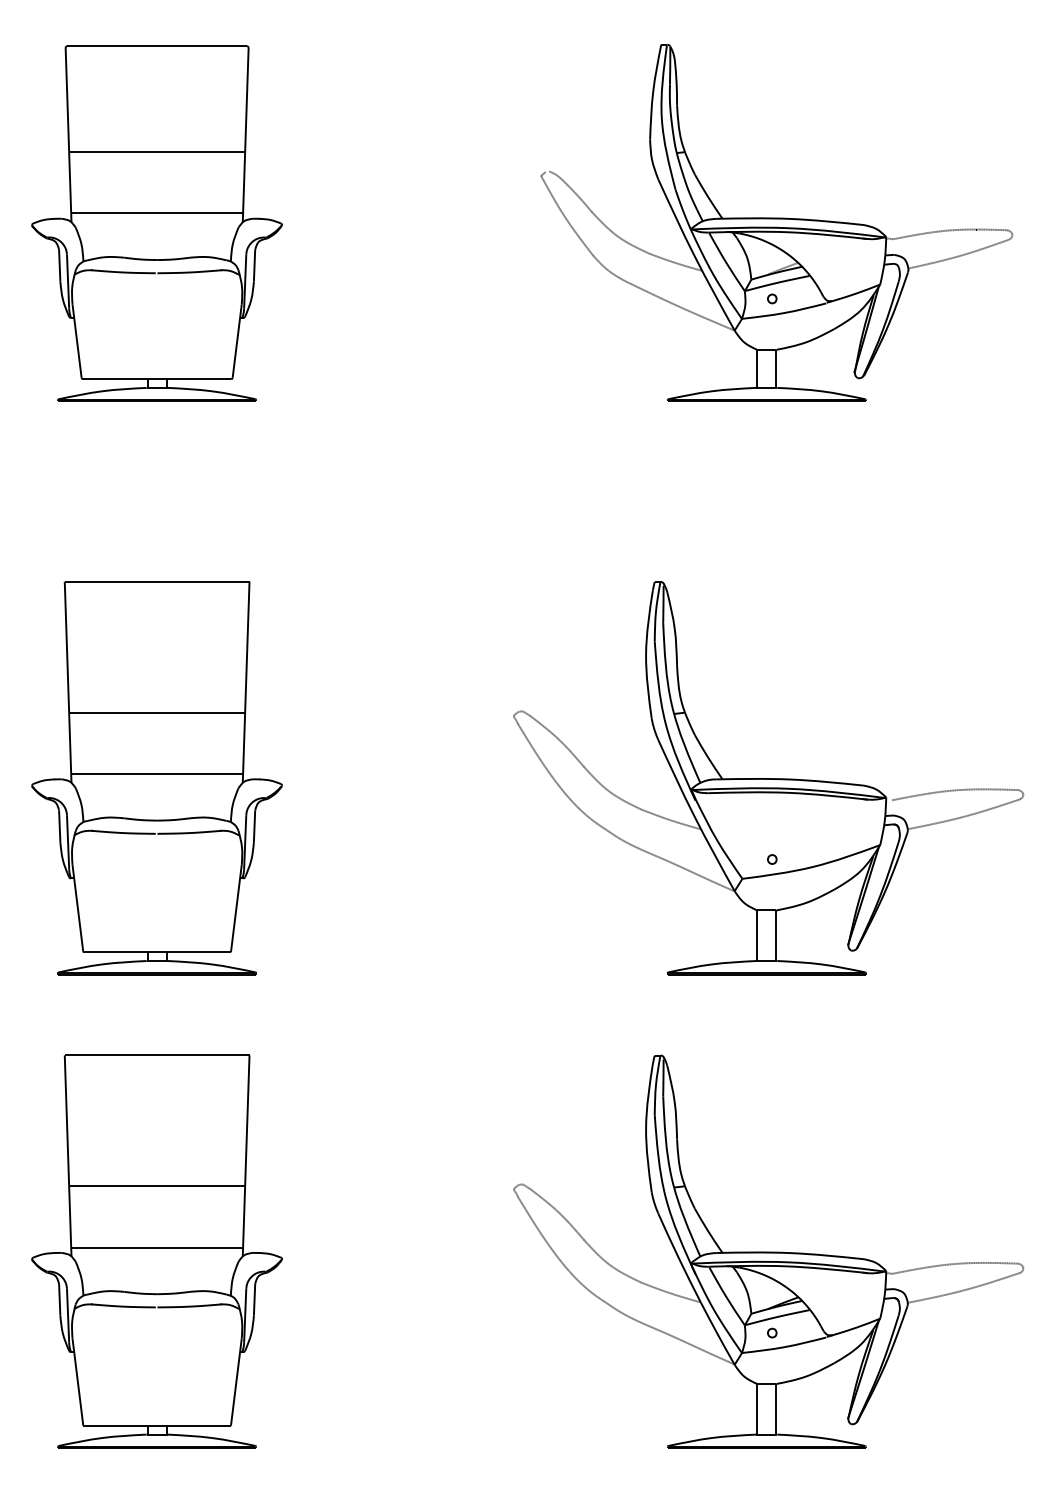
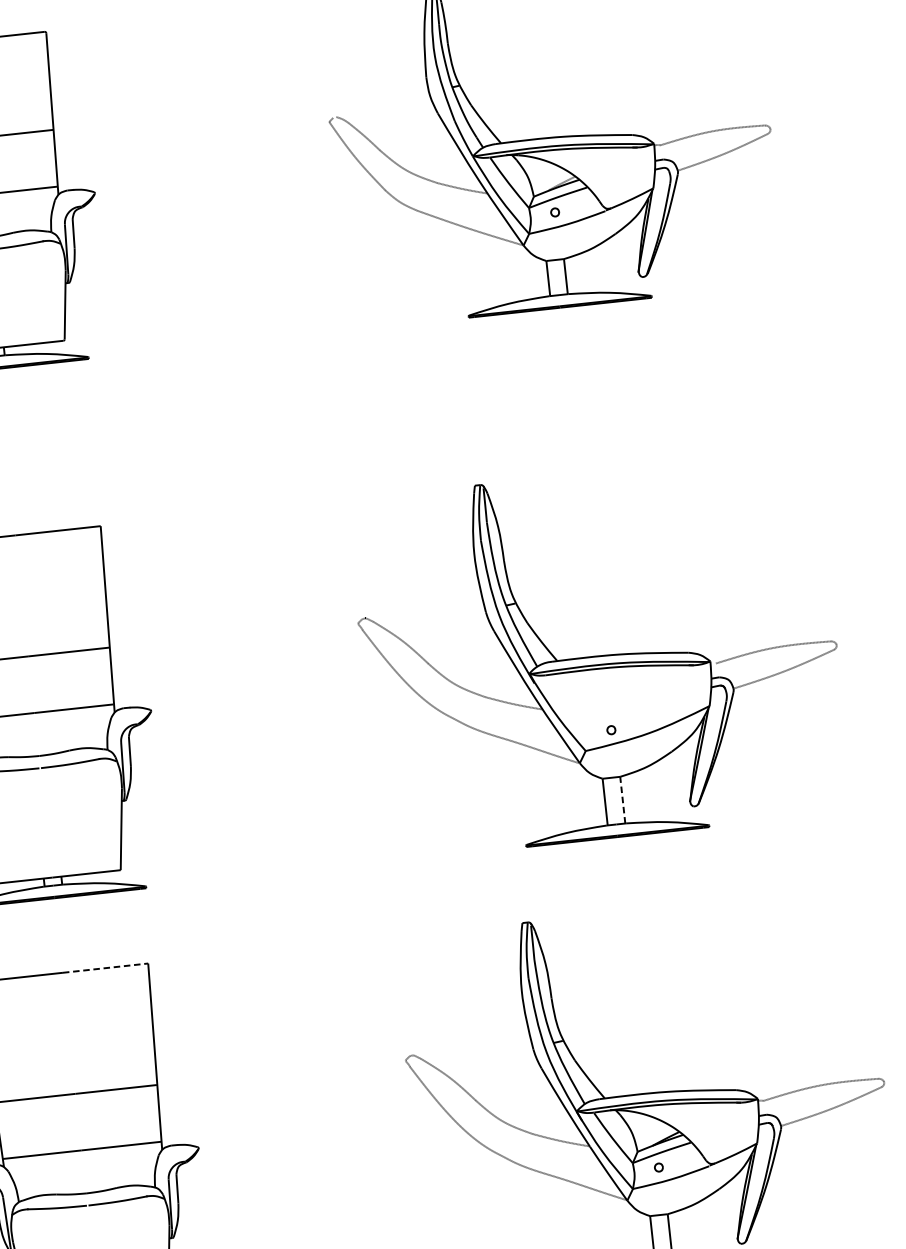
line: (776, 935) -> (622, 799), solid -> dashed
line: (203, 1055) -> (105, 968), solid -> dashed

